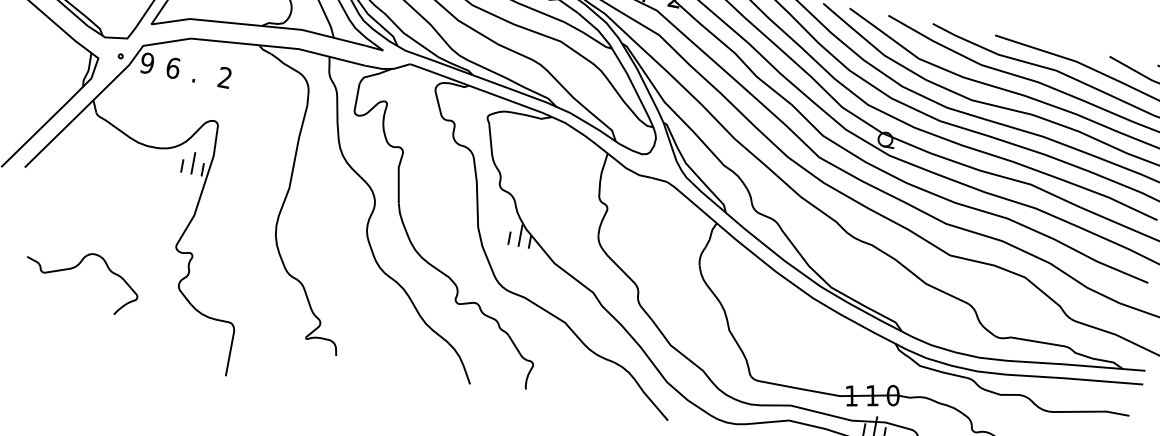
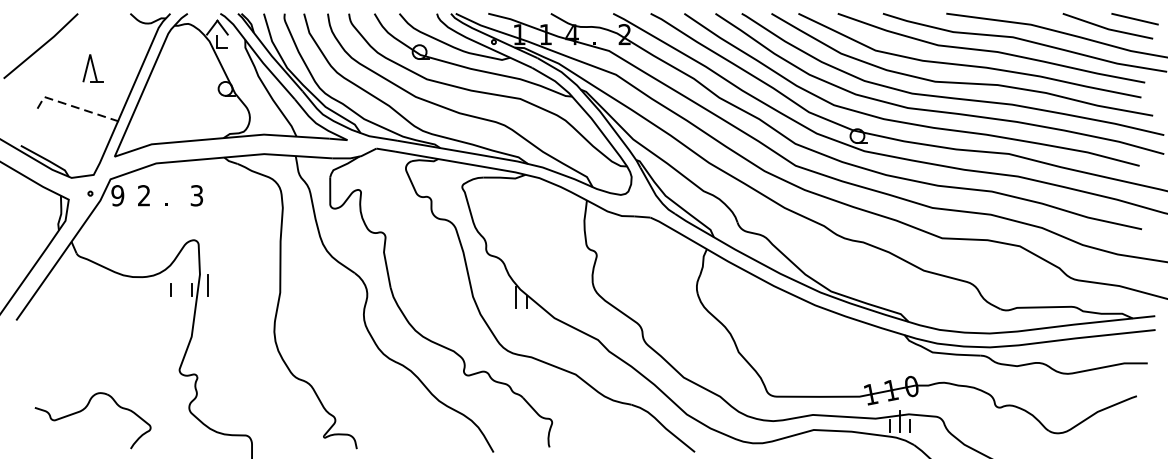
text: (173, 67) -> (144, 195), 6 -> 2
text: (224, 77) -> (196, 195), 2 -> 3
line: (192, 163) -> (207, 285), moved
line: (509, 238) -> (505, 301), removed

